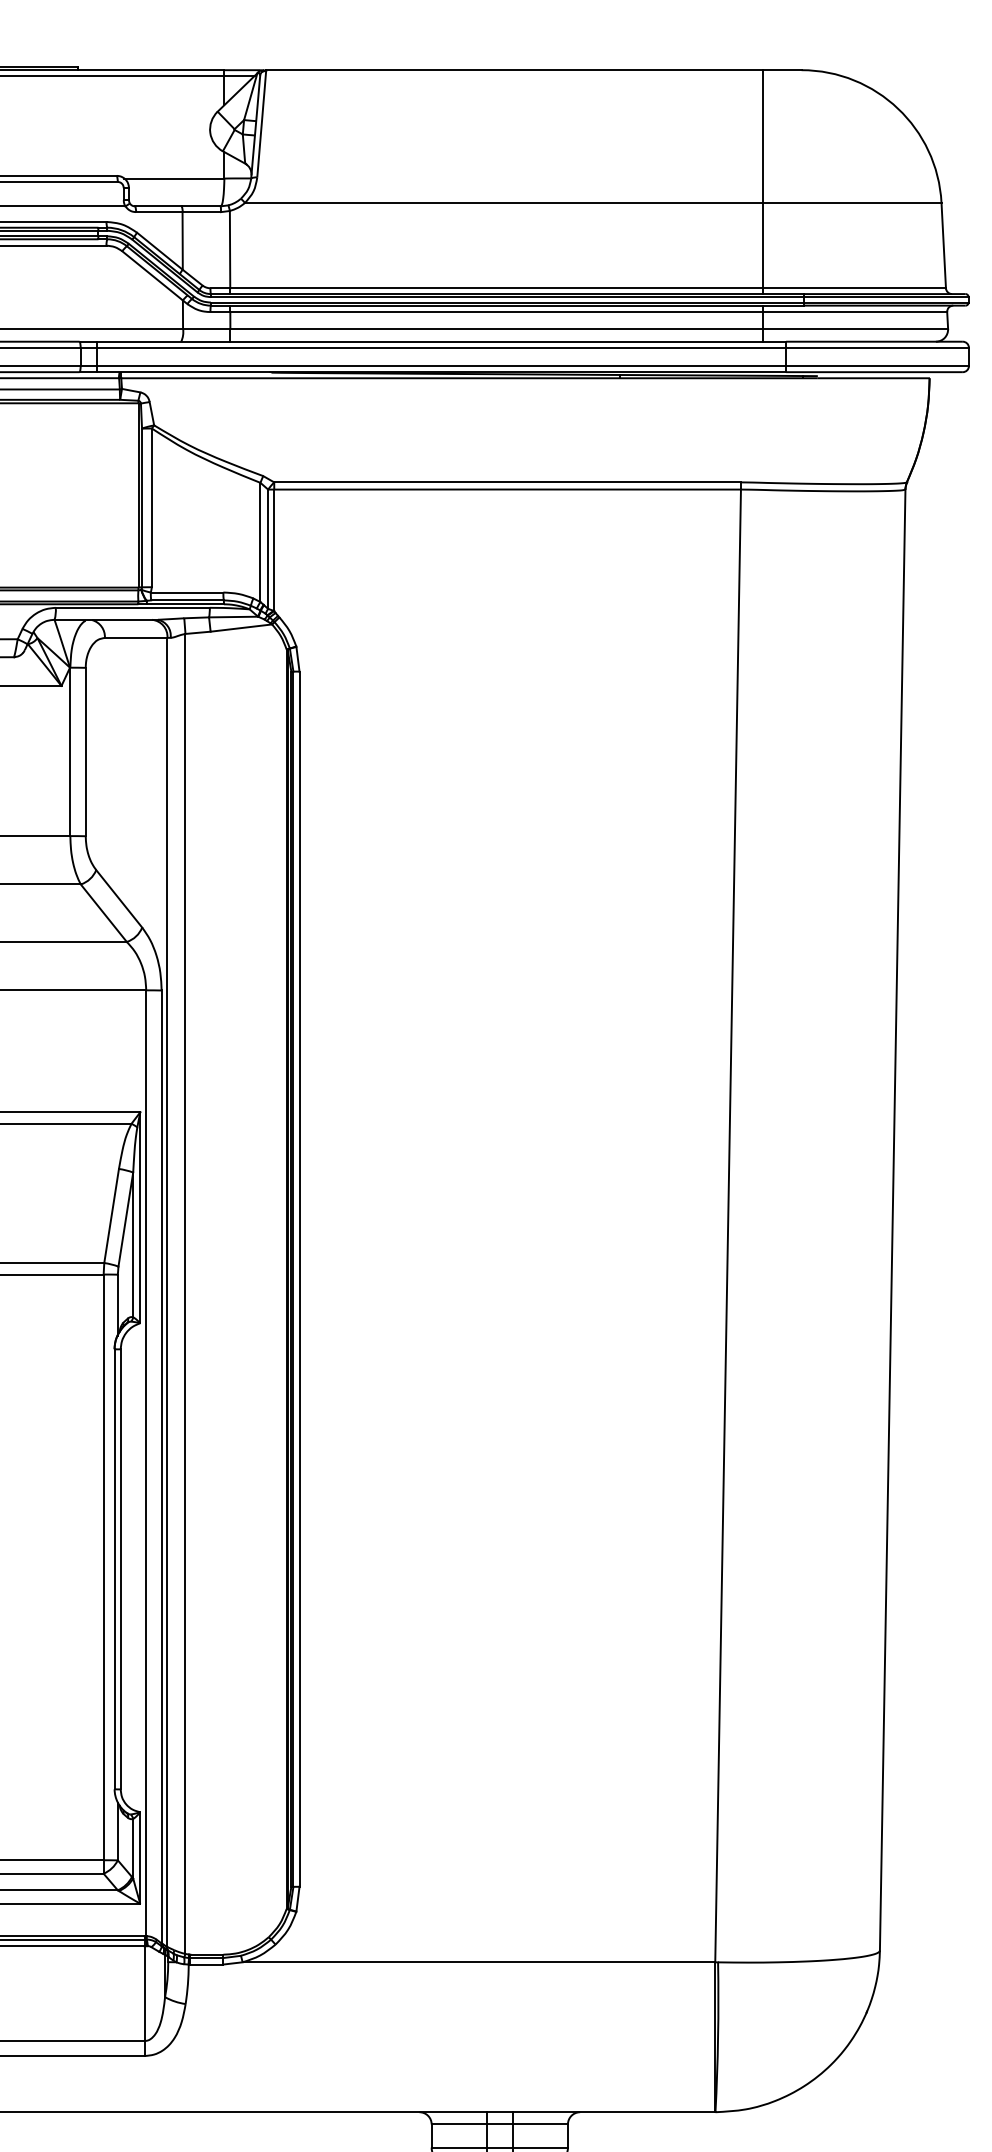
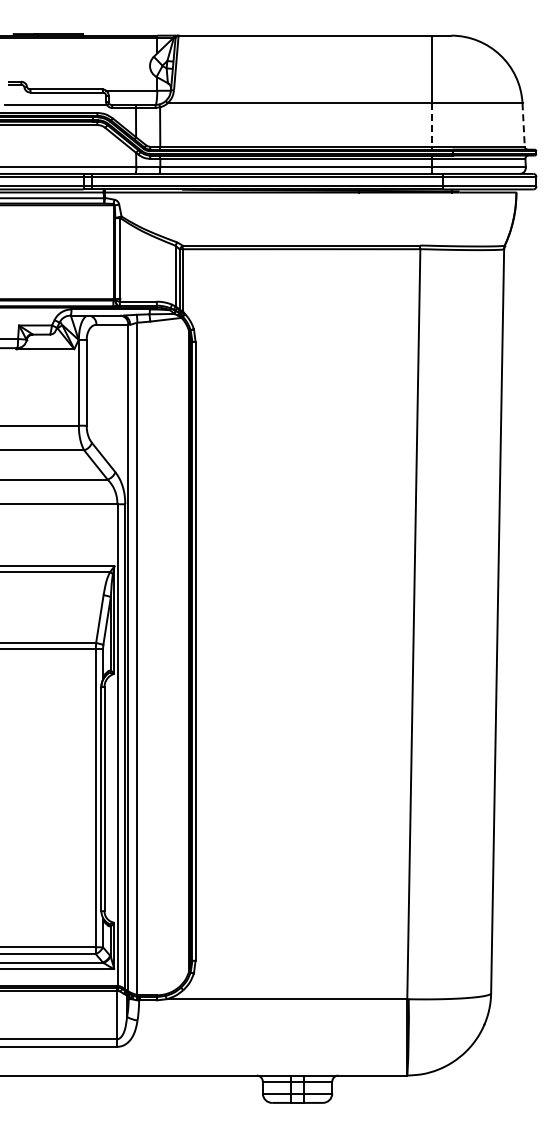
line: (762, 246) -> (431, 125), solid -> dashed
line: (943, 246) -> (523, 125), solid -> dashed

